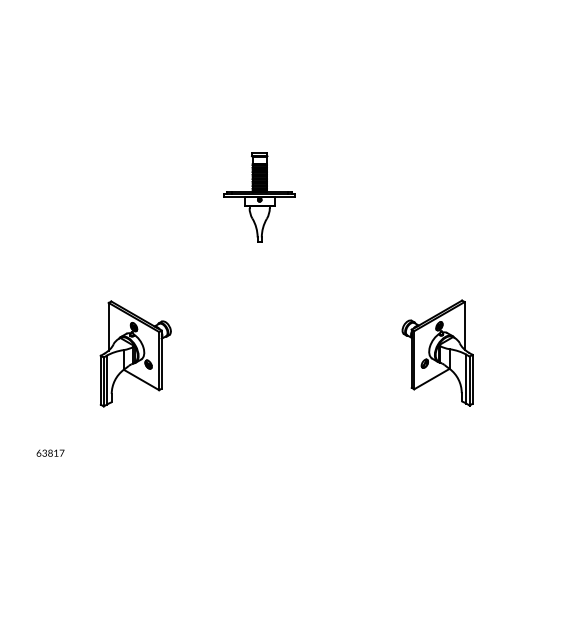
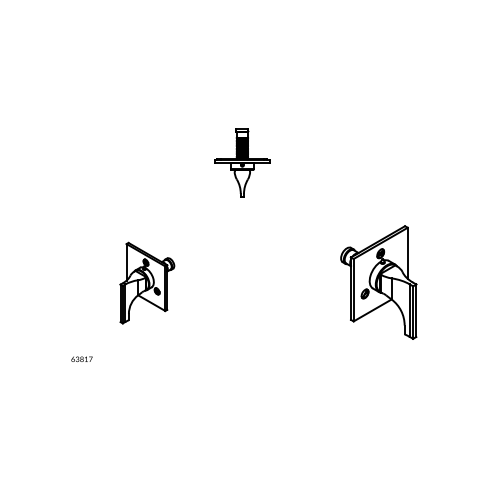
part: (437, 353) -> (378, 282), size x1.4

